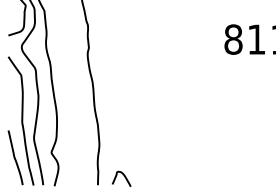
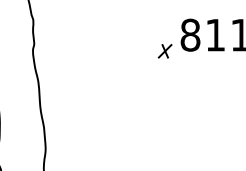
part: (209, 54) -> (164, 51), added

